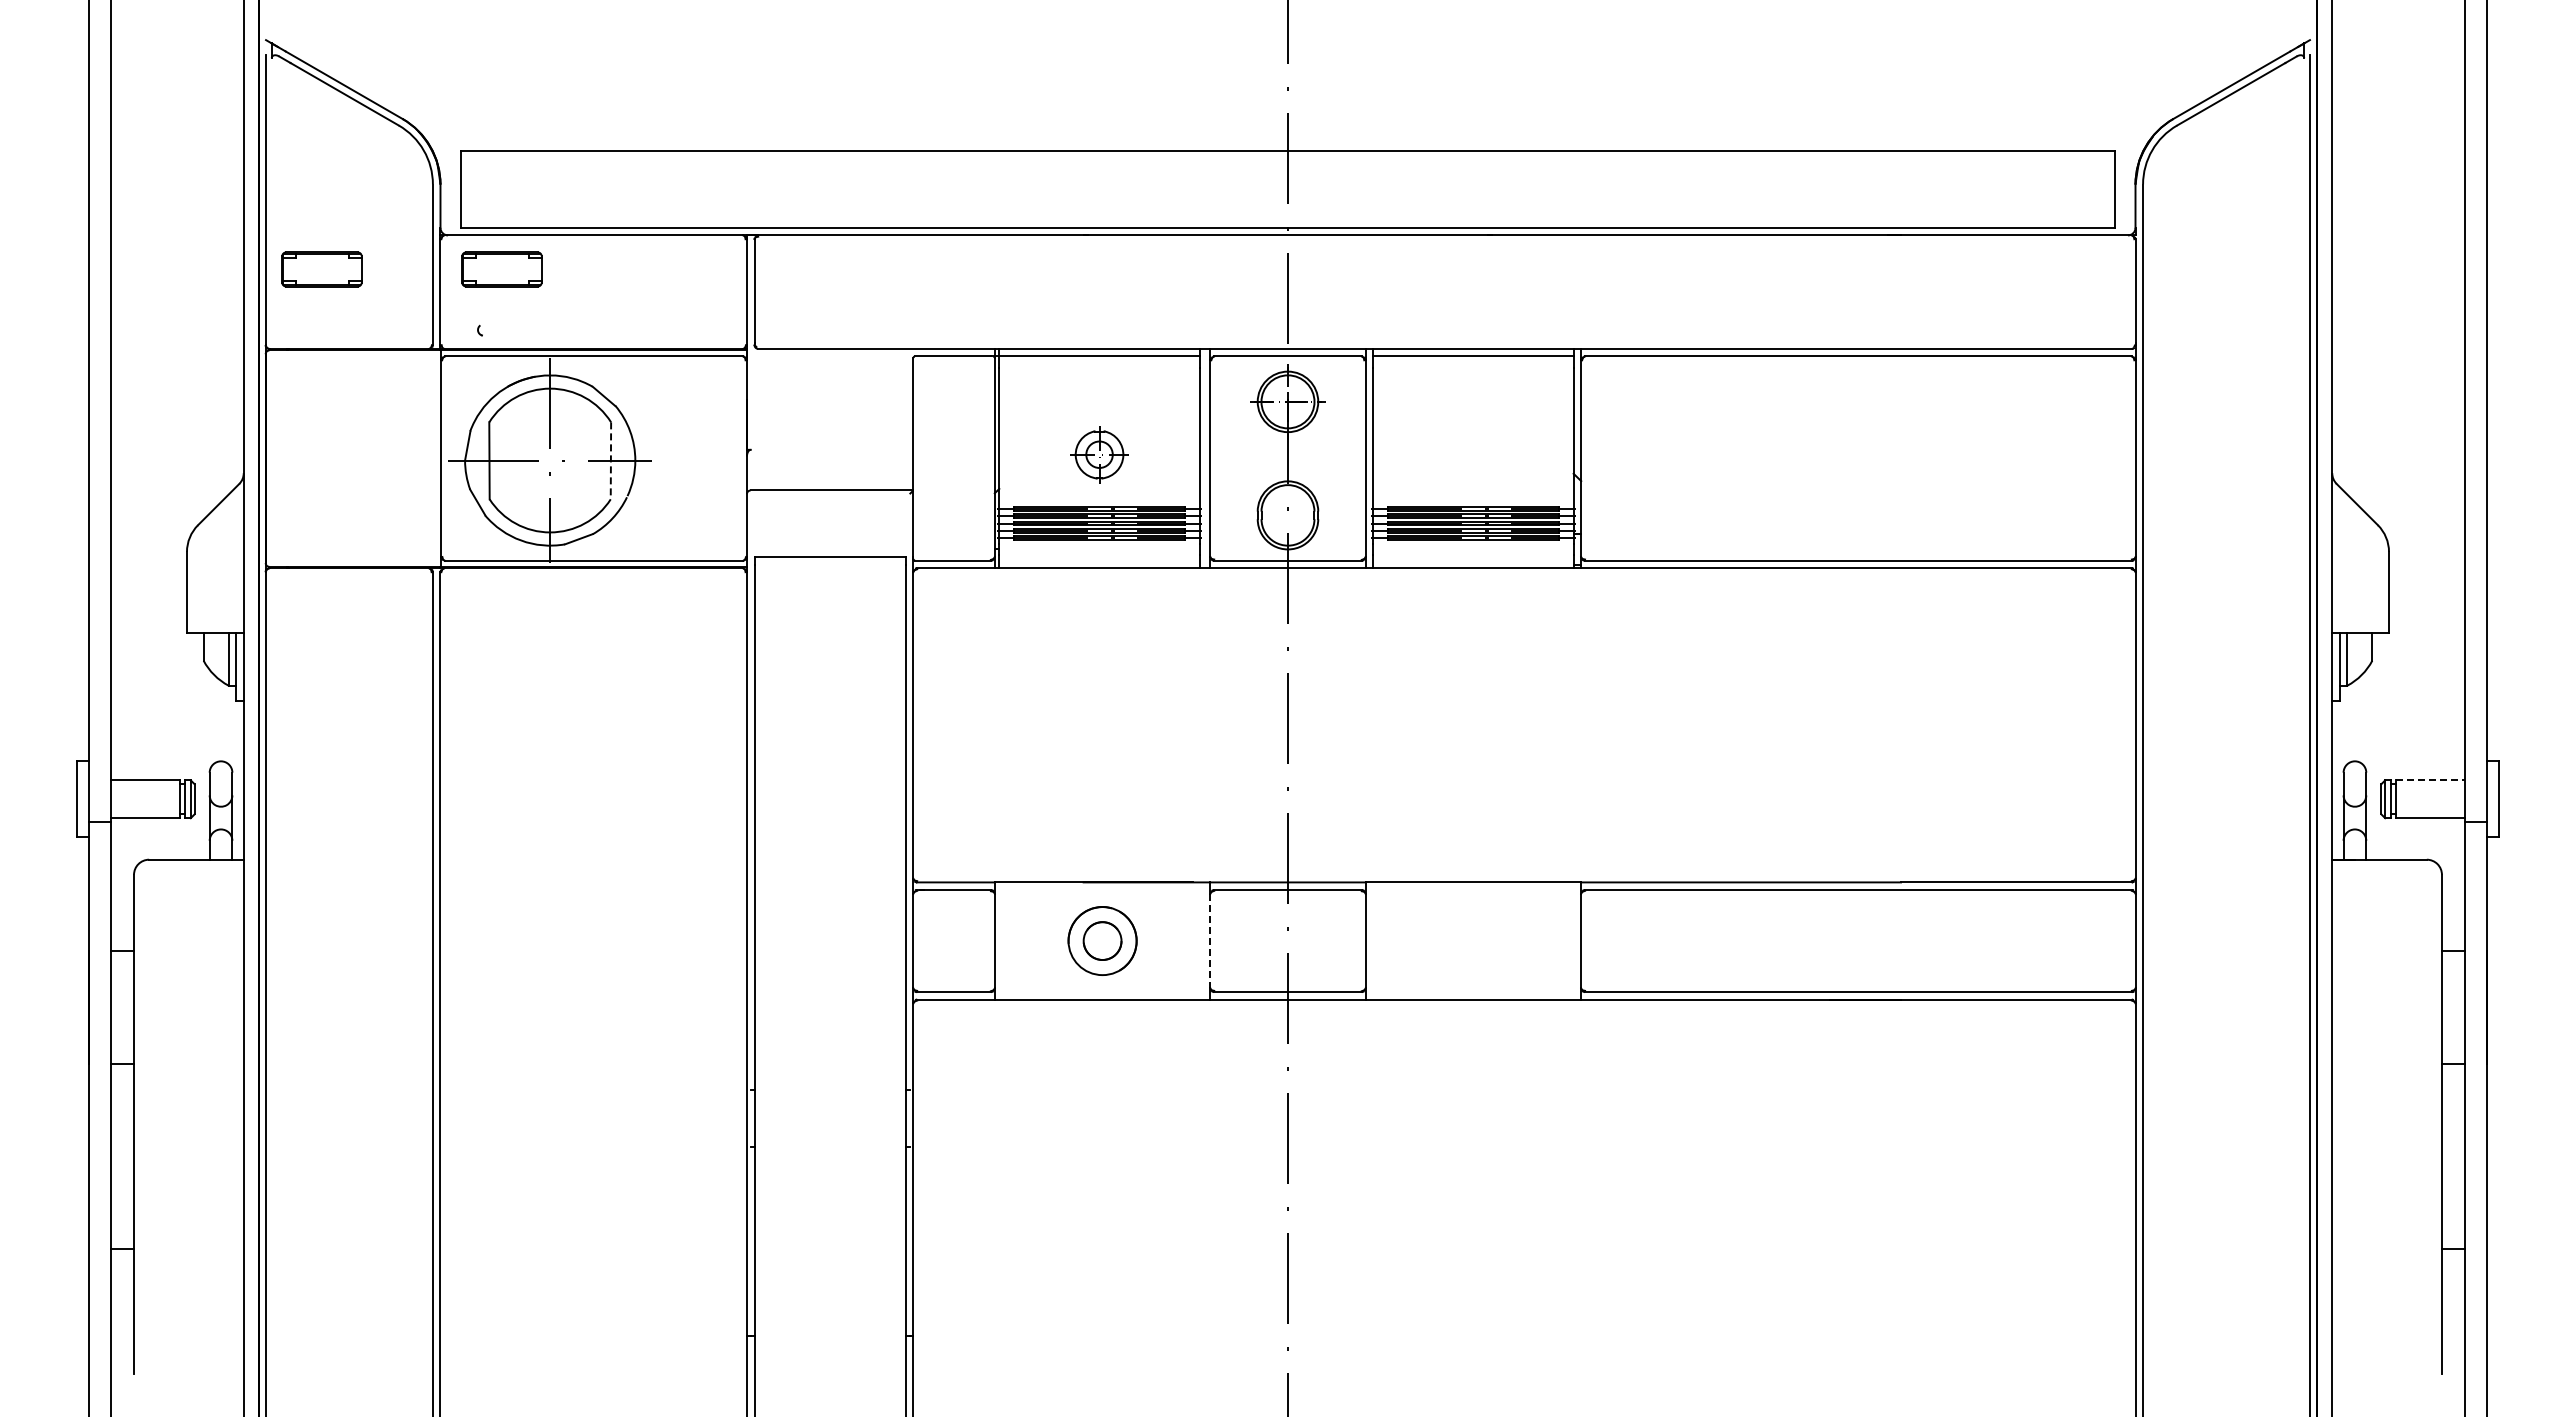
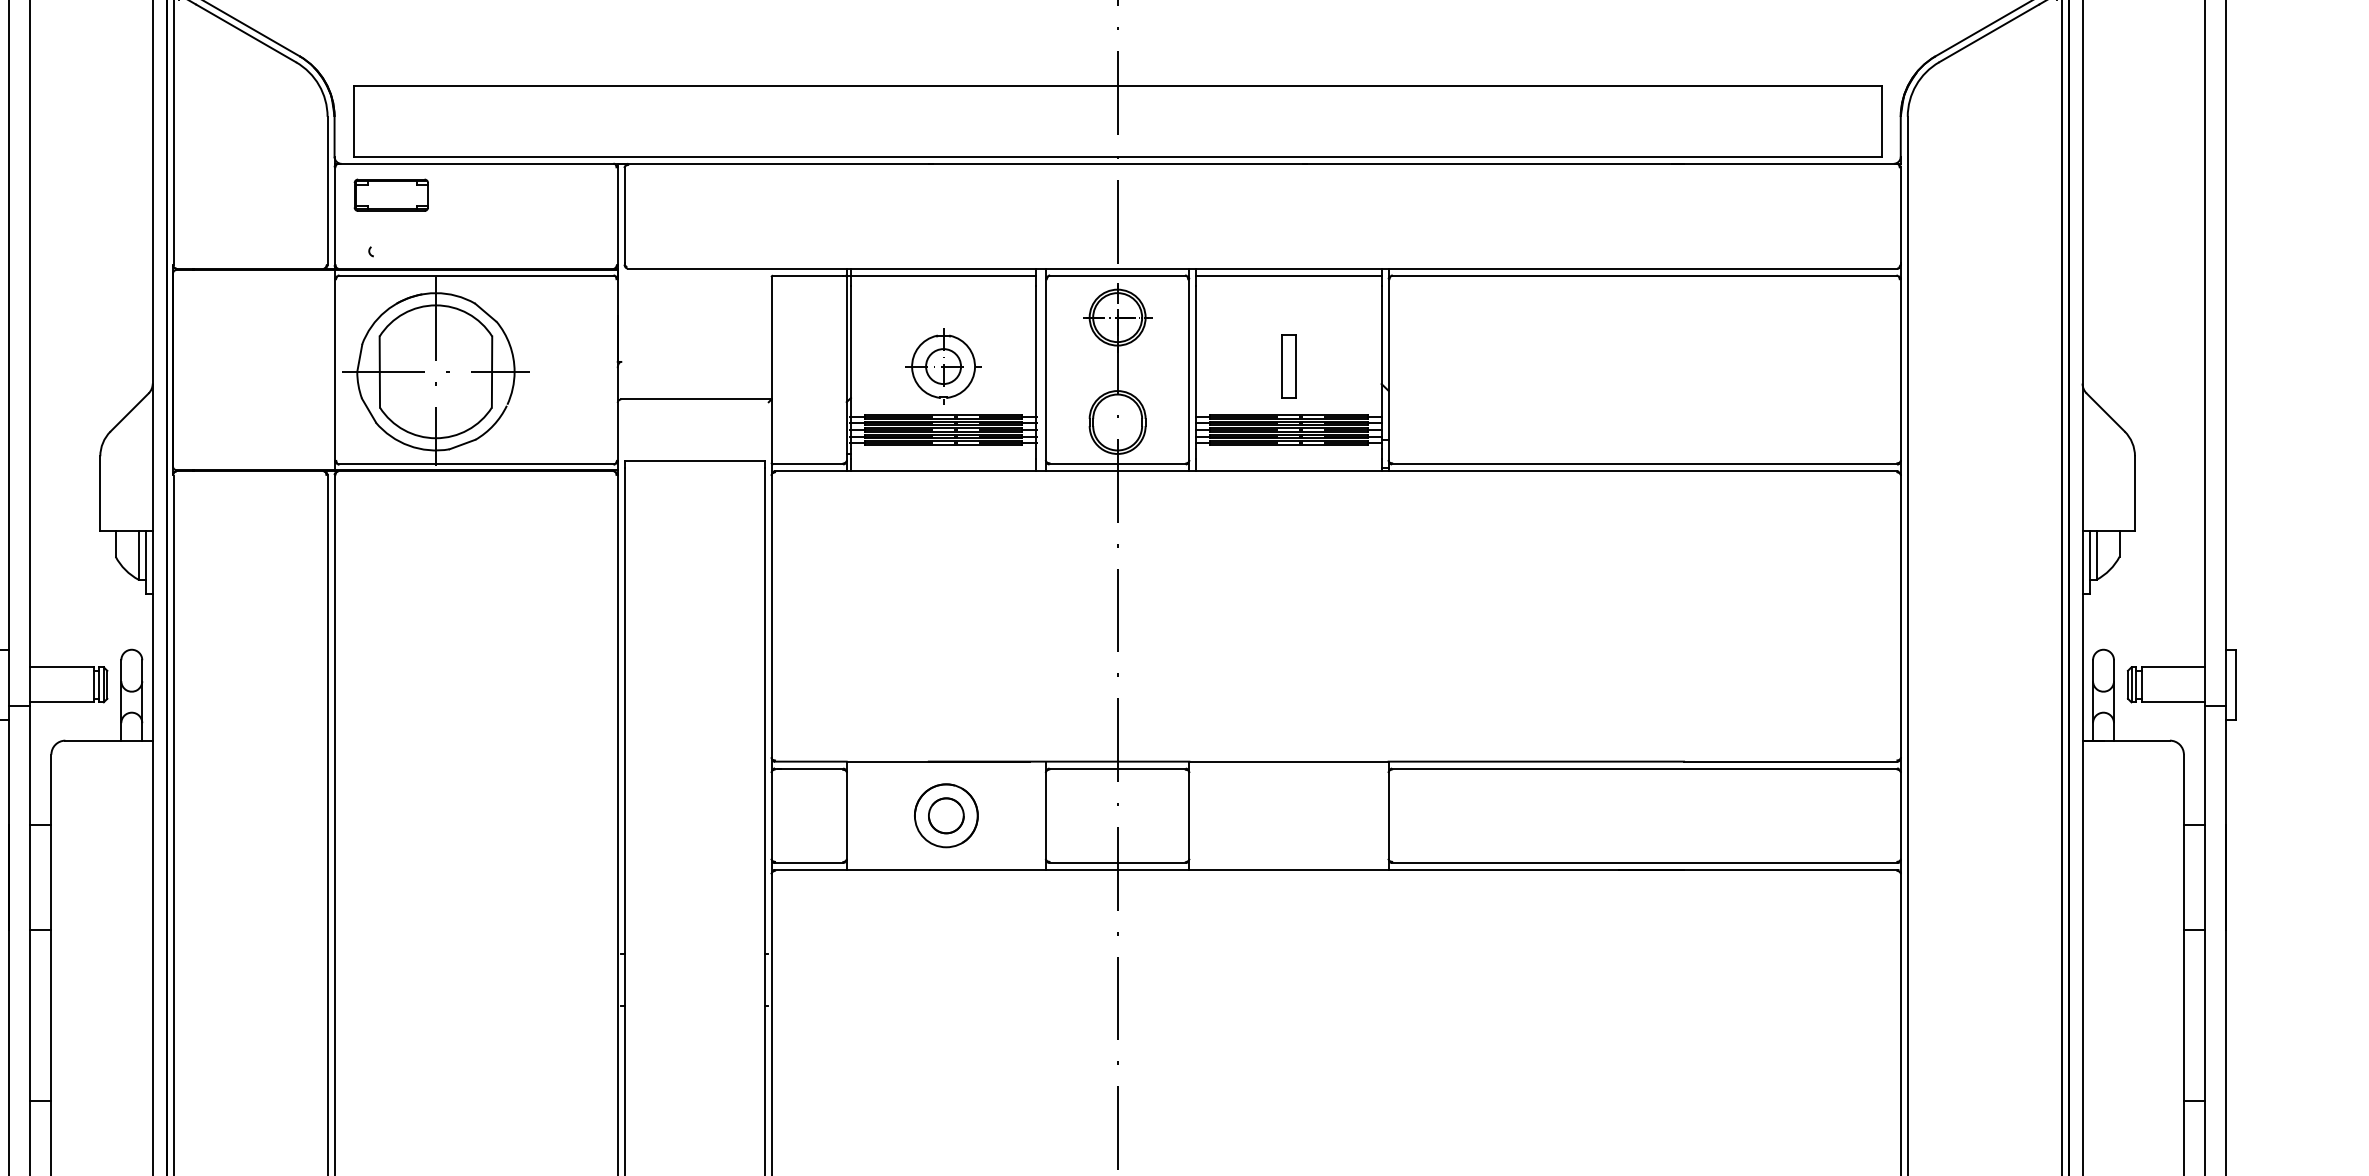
part: (321, 269) -> (224, 195), removed
part: (1099, 454) -> (943, 366), size x1.43
part: (1473, 454) -> (1289, 366), added
line: (610, 461) -> (491, 372), dashed -> solid
line: (2430, 780) -> (2173, 667), dashed -> solid
line: (1210, 941) -> (1046, 816), dashed -> solid

